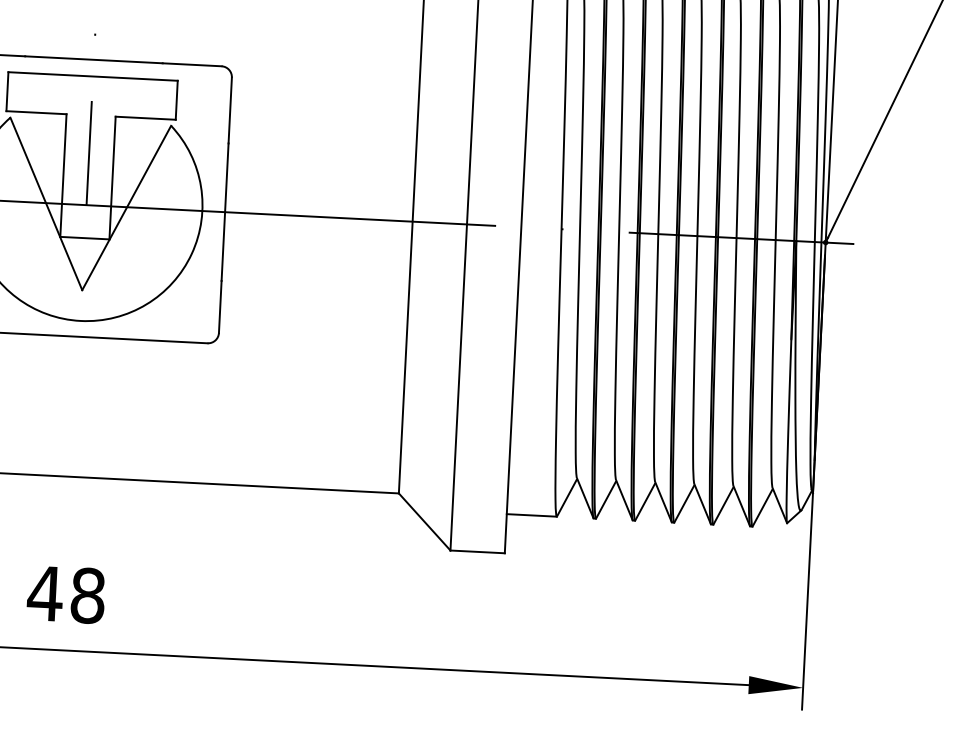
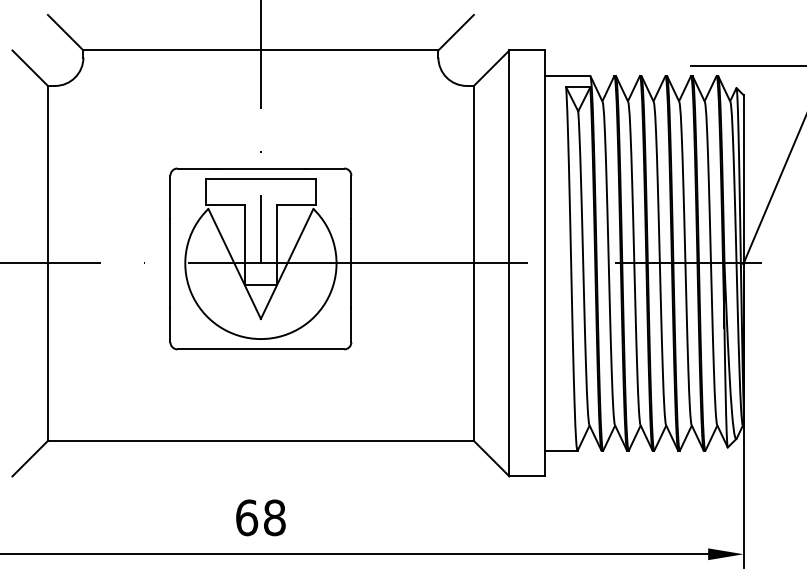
text: (44, 593) -> (246, 517), 48 -> 68

